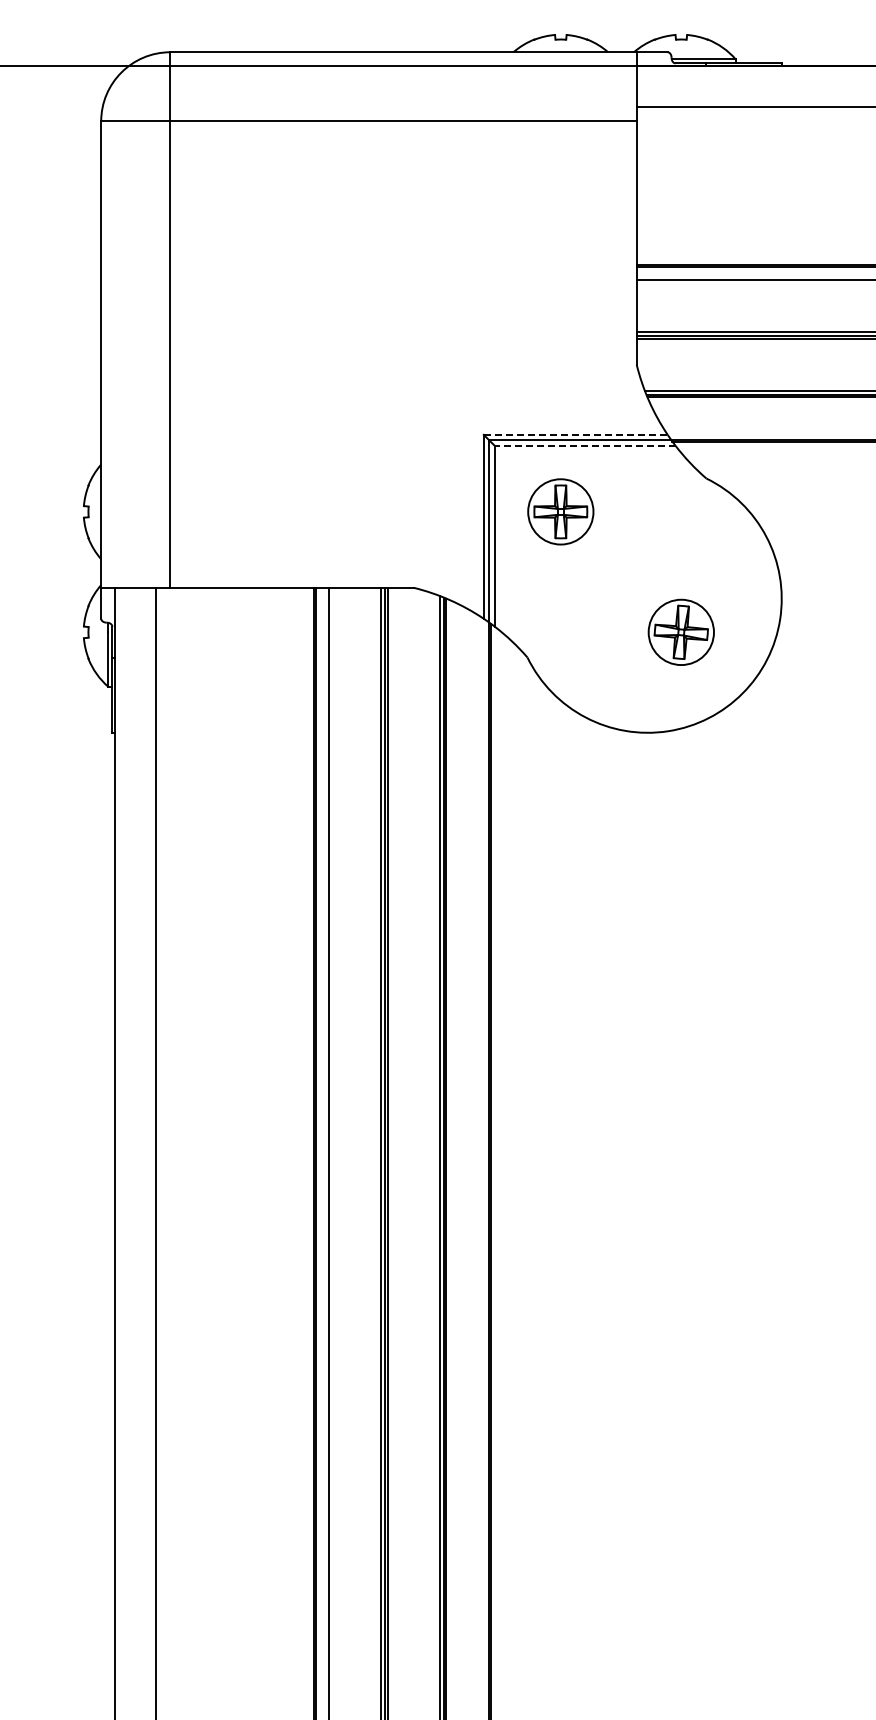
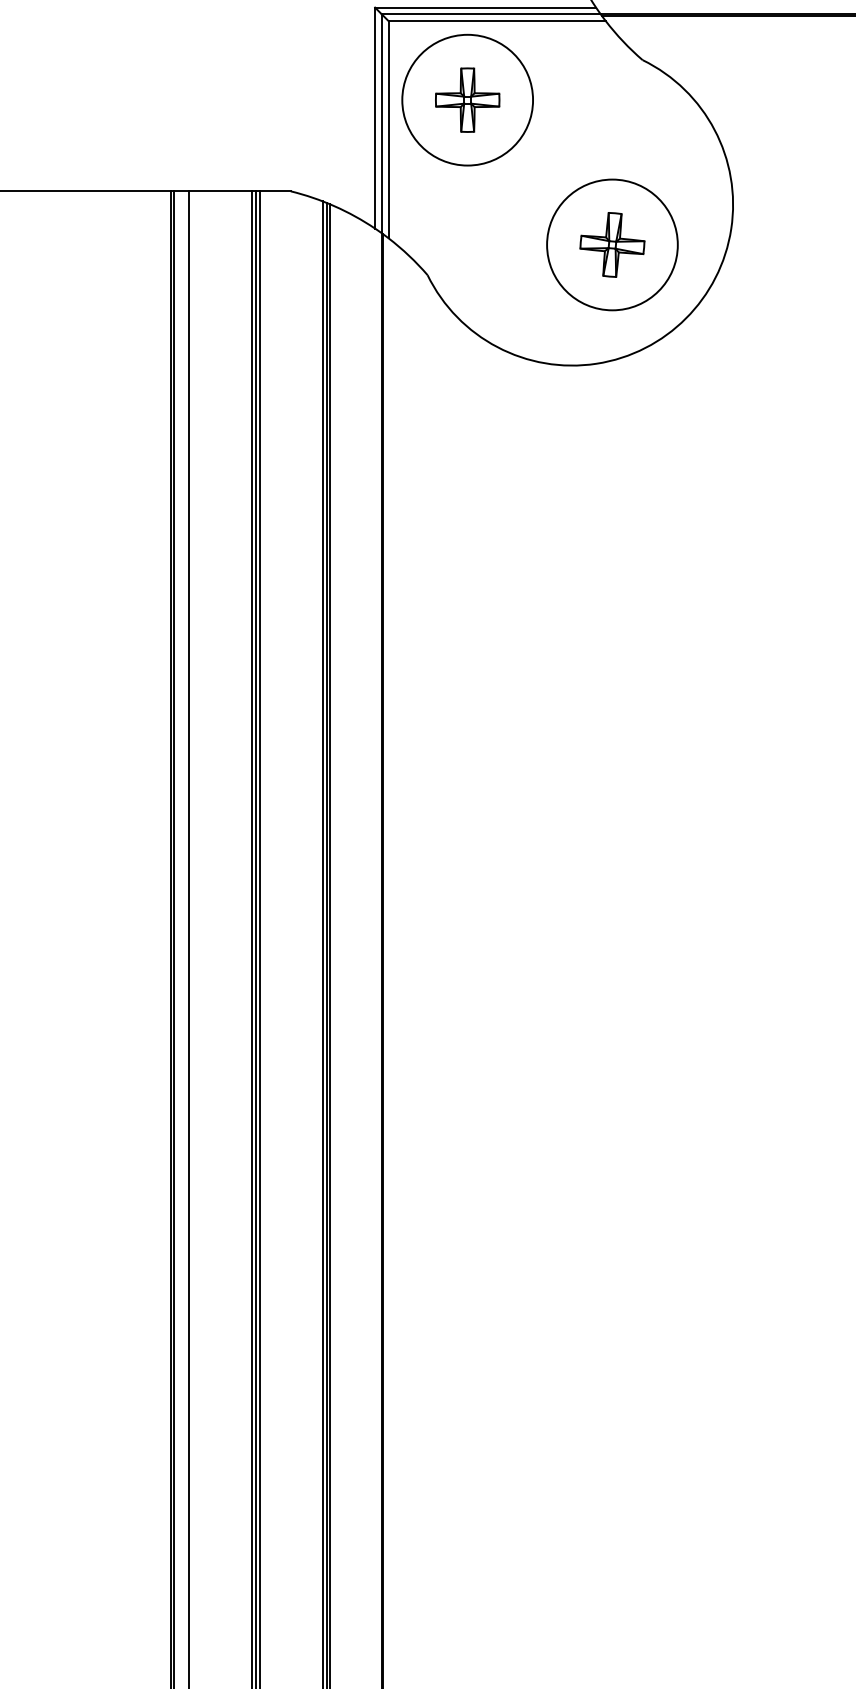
line: (575, 434) -> (485, 7), dashed -> solid
line: (584, 446) -> (496, 21), dashed -> solid
circle: (560, 511) -> (467, 99), size x1.67
circle: (680, 631) -> (611, 243), size x1.67

